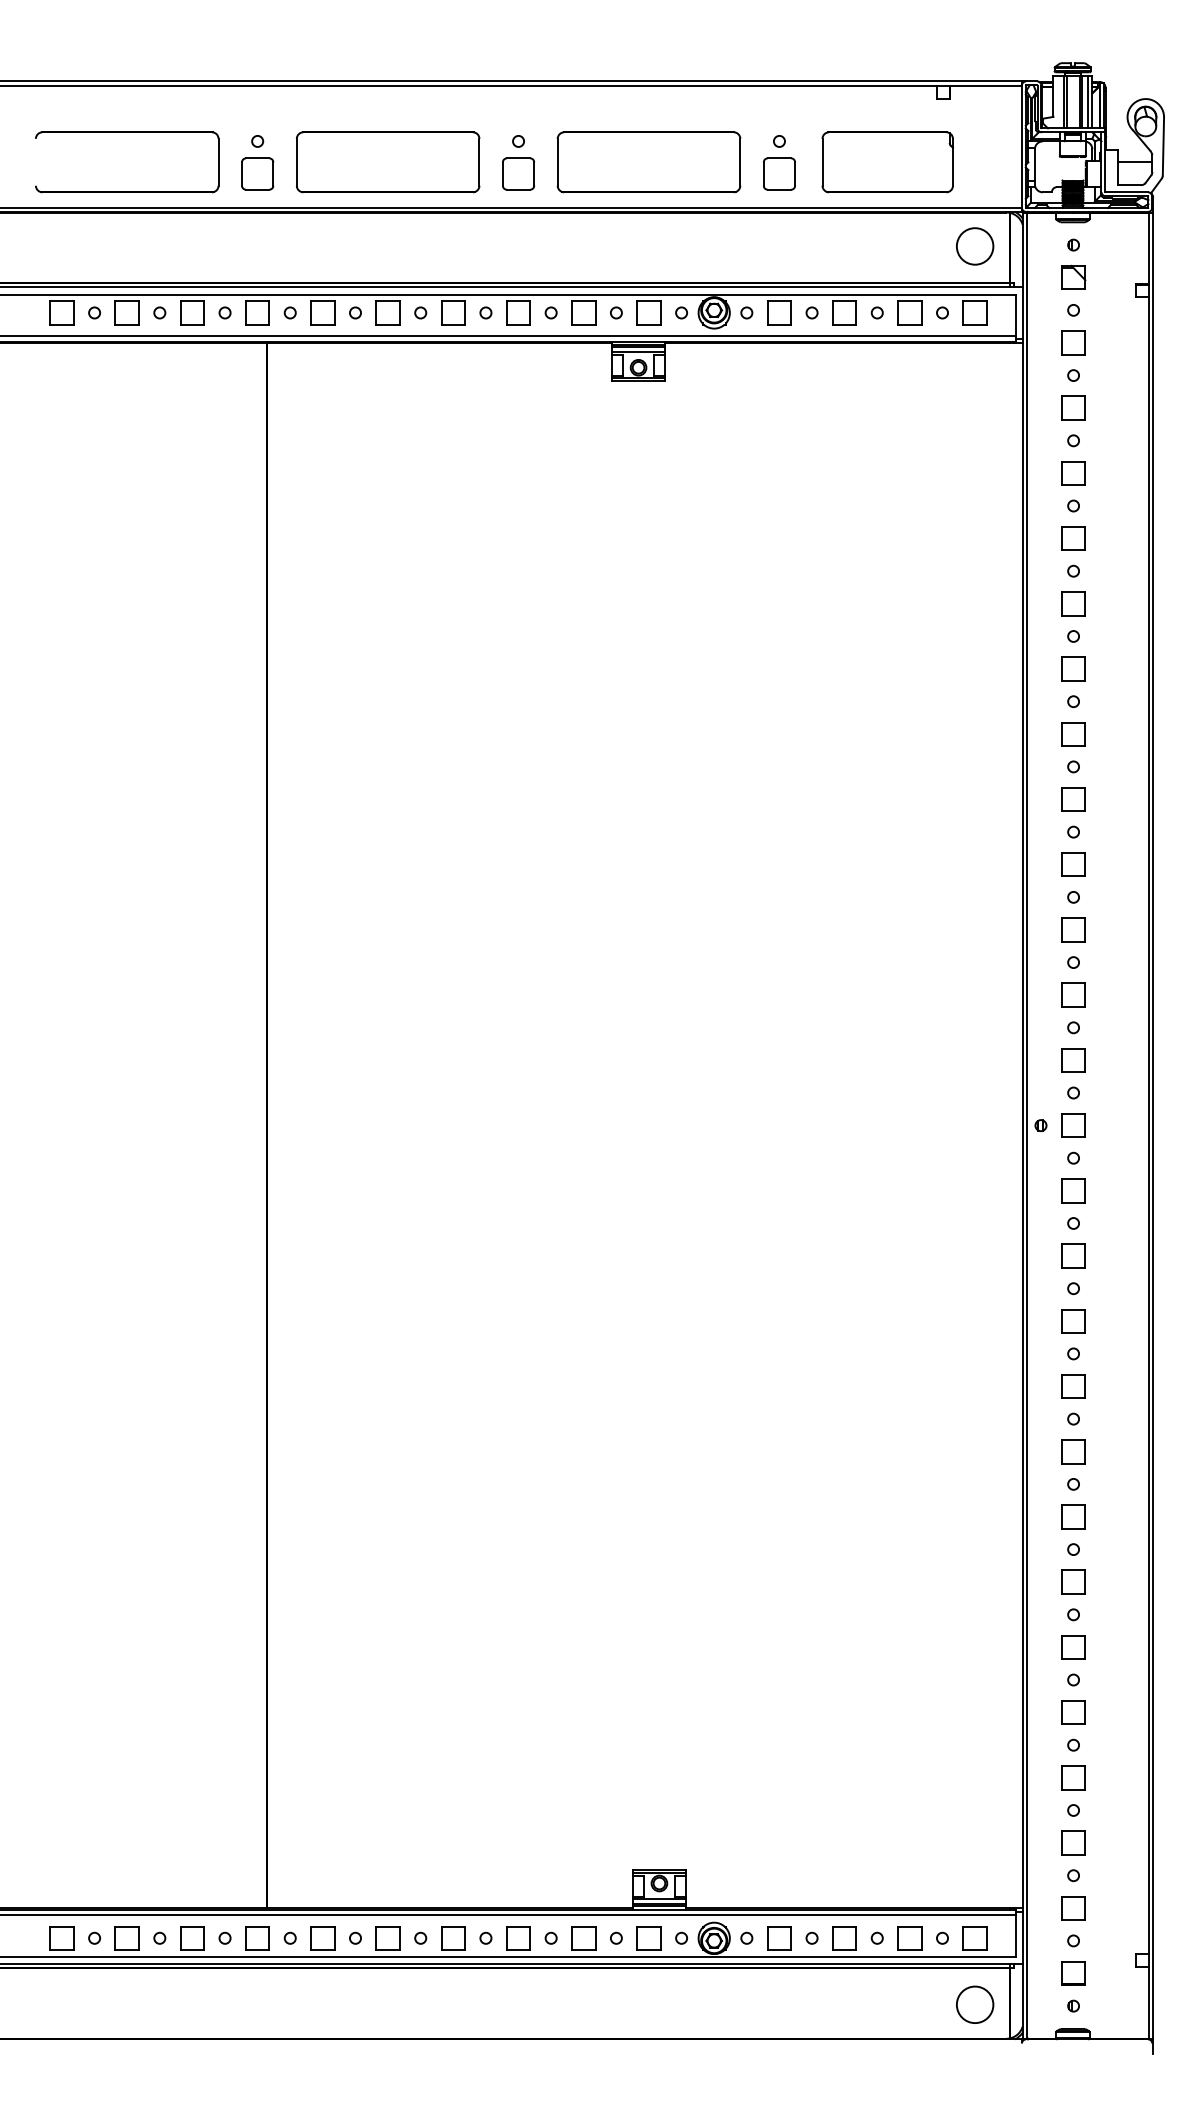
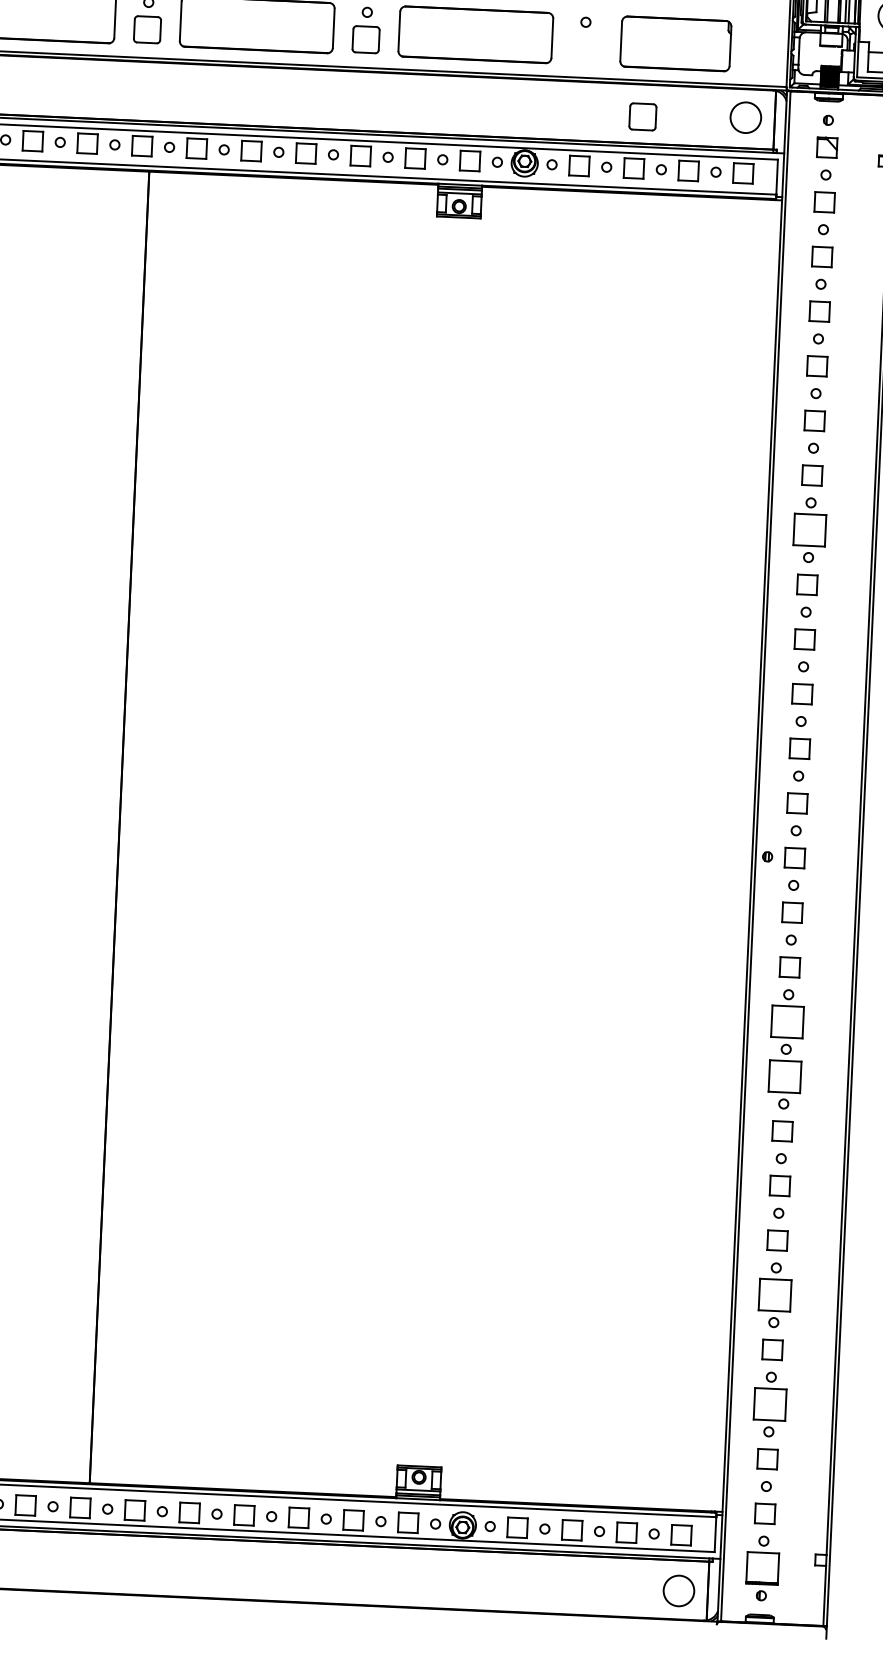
part: (779, 173) -> (642, 116), moved
part: (1073, 734) -> (809, 530), size x1.6
part: (1073, 1321) -> (787, 1022), size x1.6
part: (1073, 1386) -> (784, 1076), size x1.6
part: (1073, 1647) -> (774, 1295), size x1.6
part: (1073, 1777) -> (770, 1404), size x1.6
part: (1073, 1973) -> (762, 1568), size x1.6

